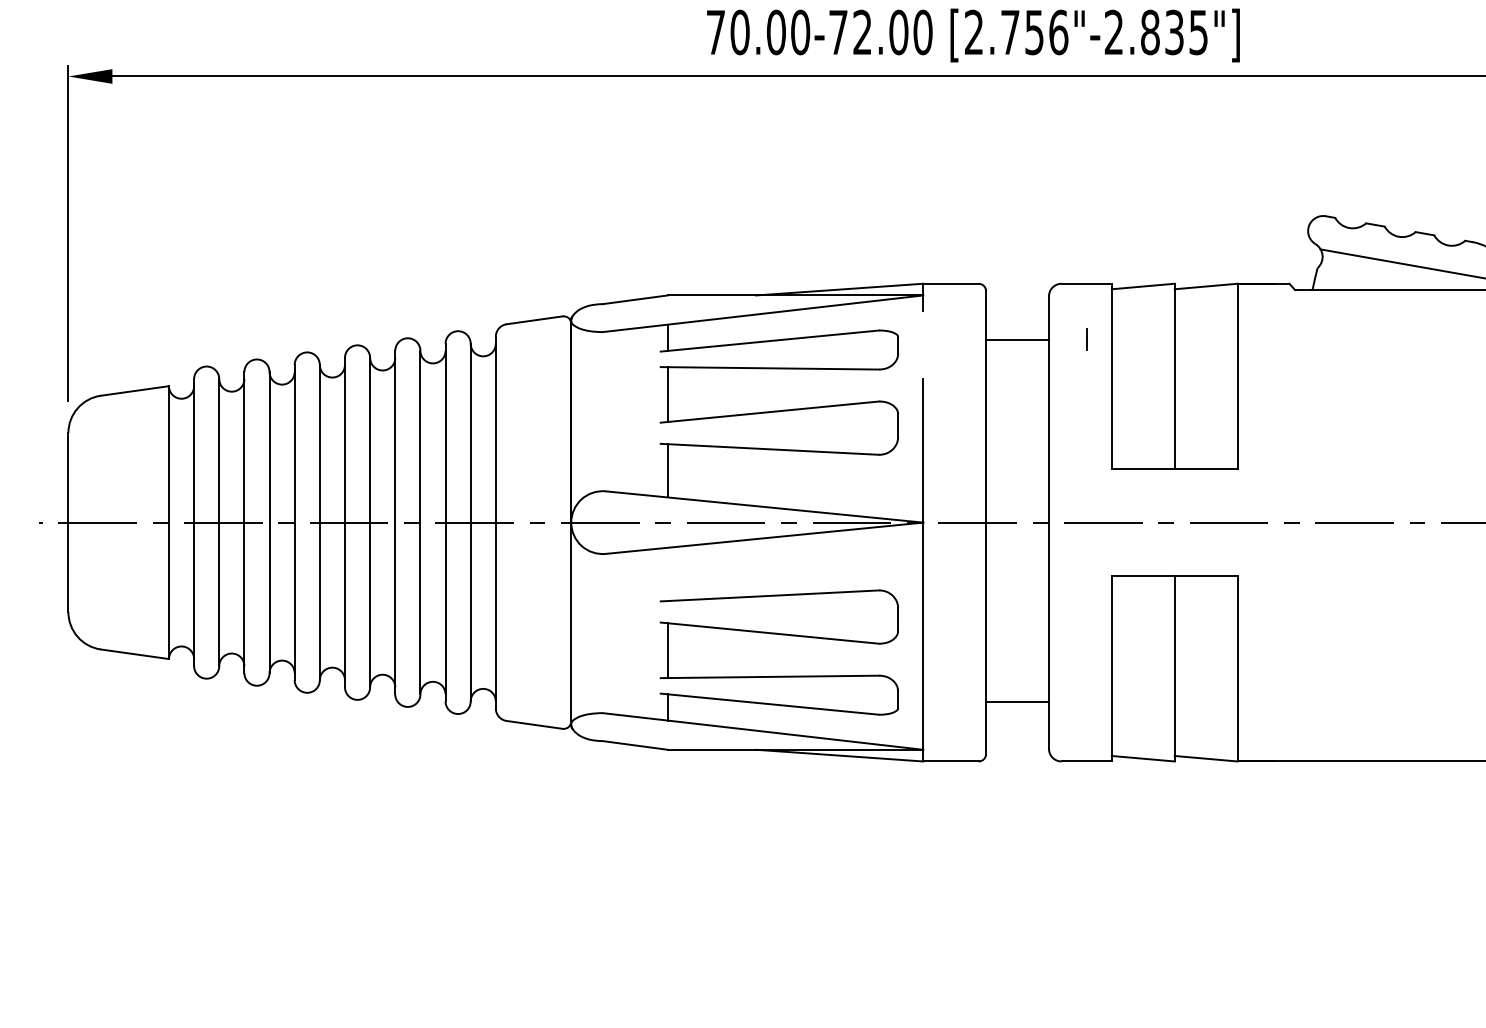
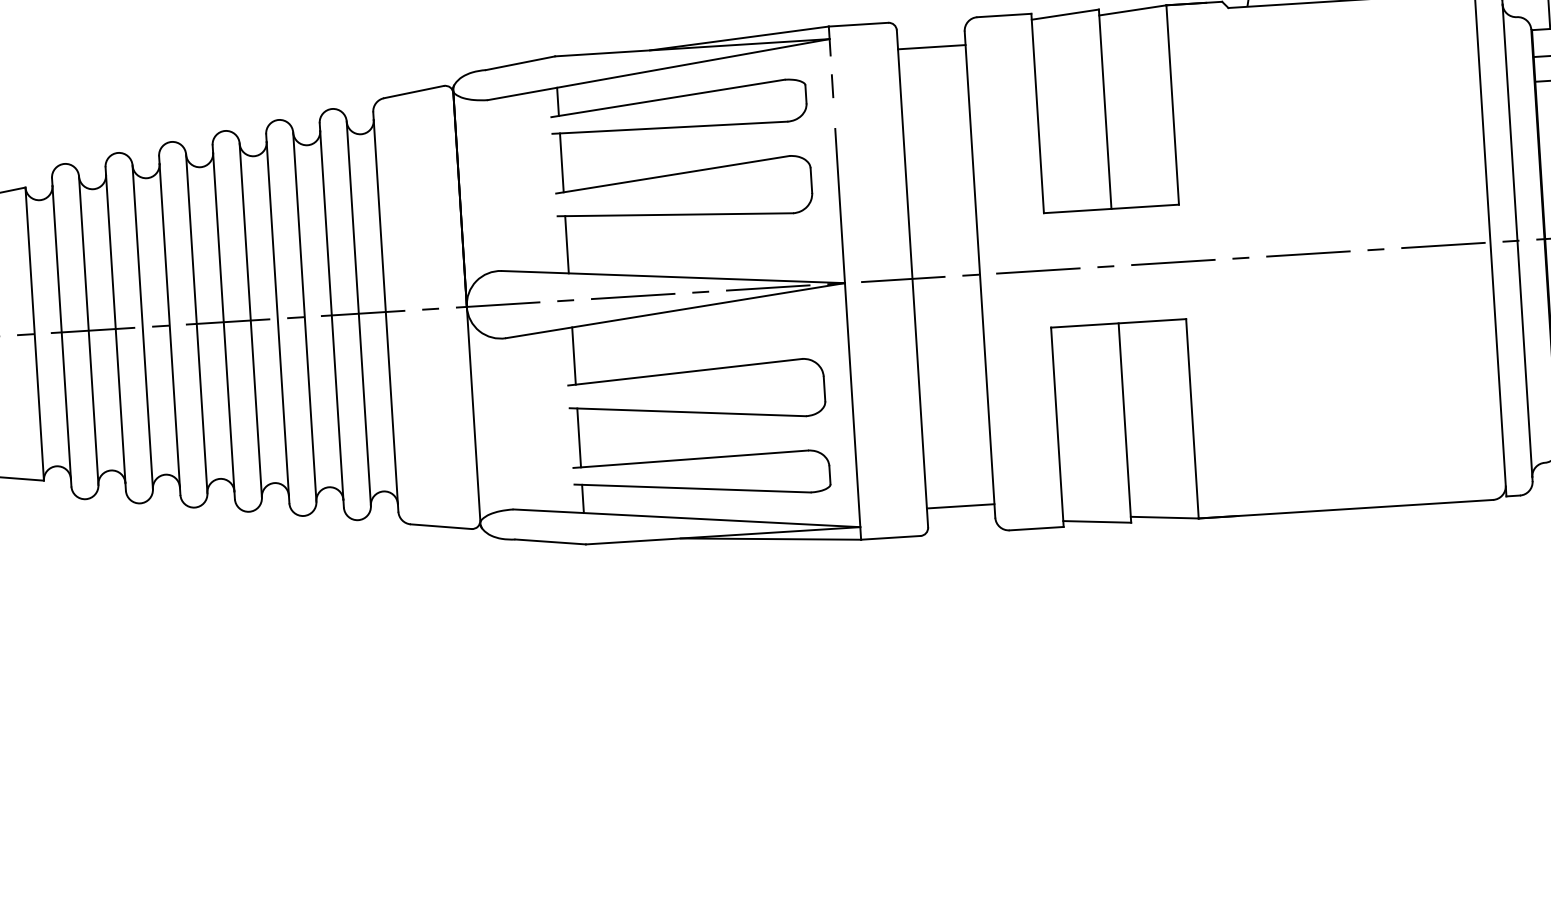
line: (1017, 339) -> (931, 46), moved
line: (1086, 339) -> (831, 86), moved
line: (667, 574) -> (573, 356), added
line: (1017, 702) -> (960, 506), moved

